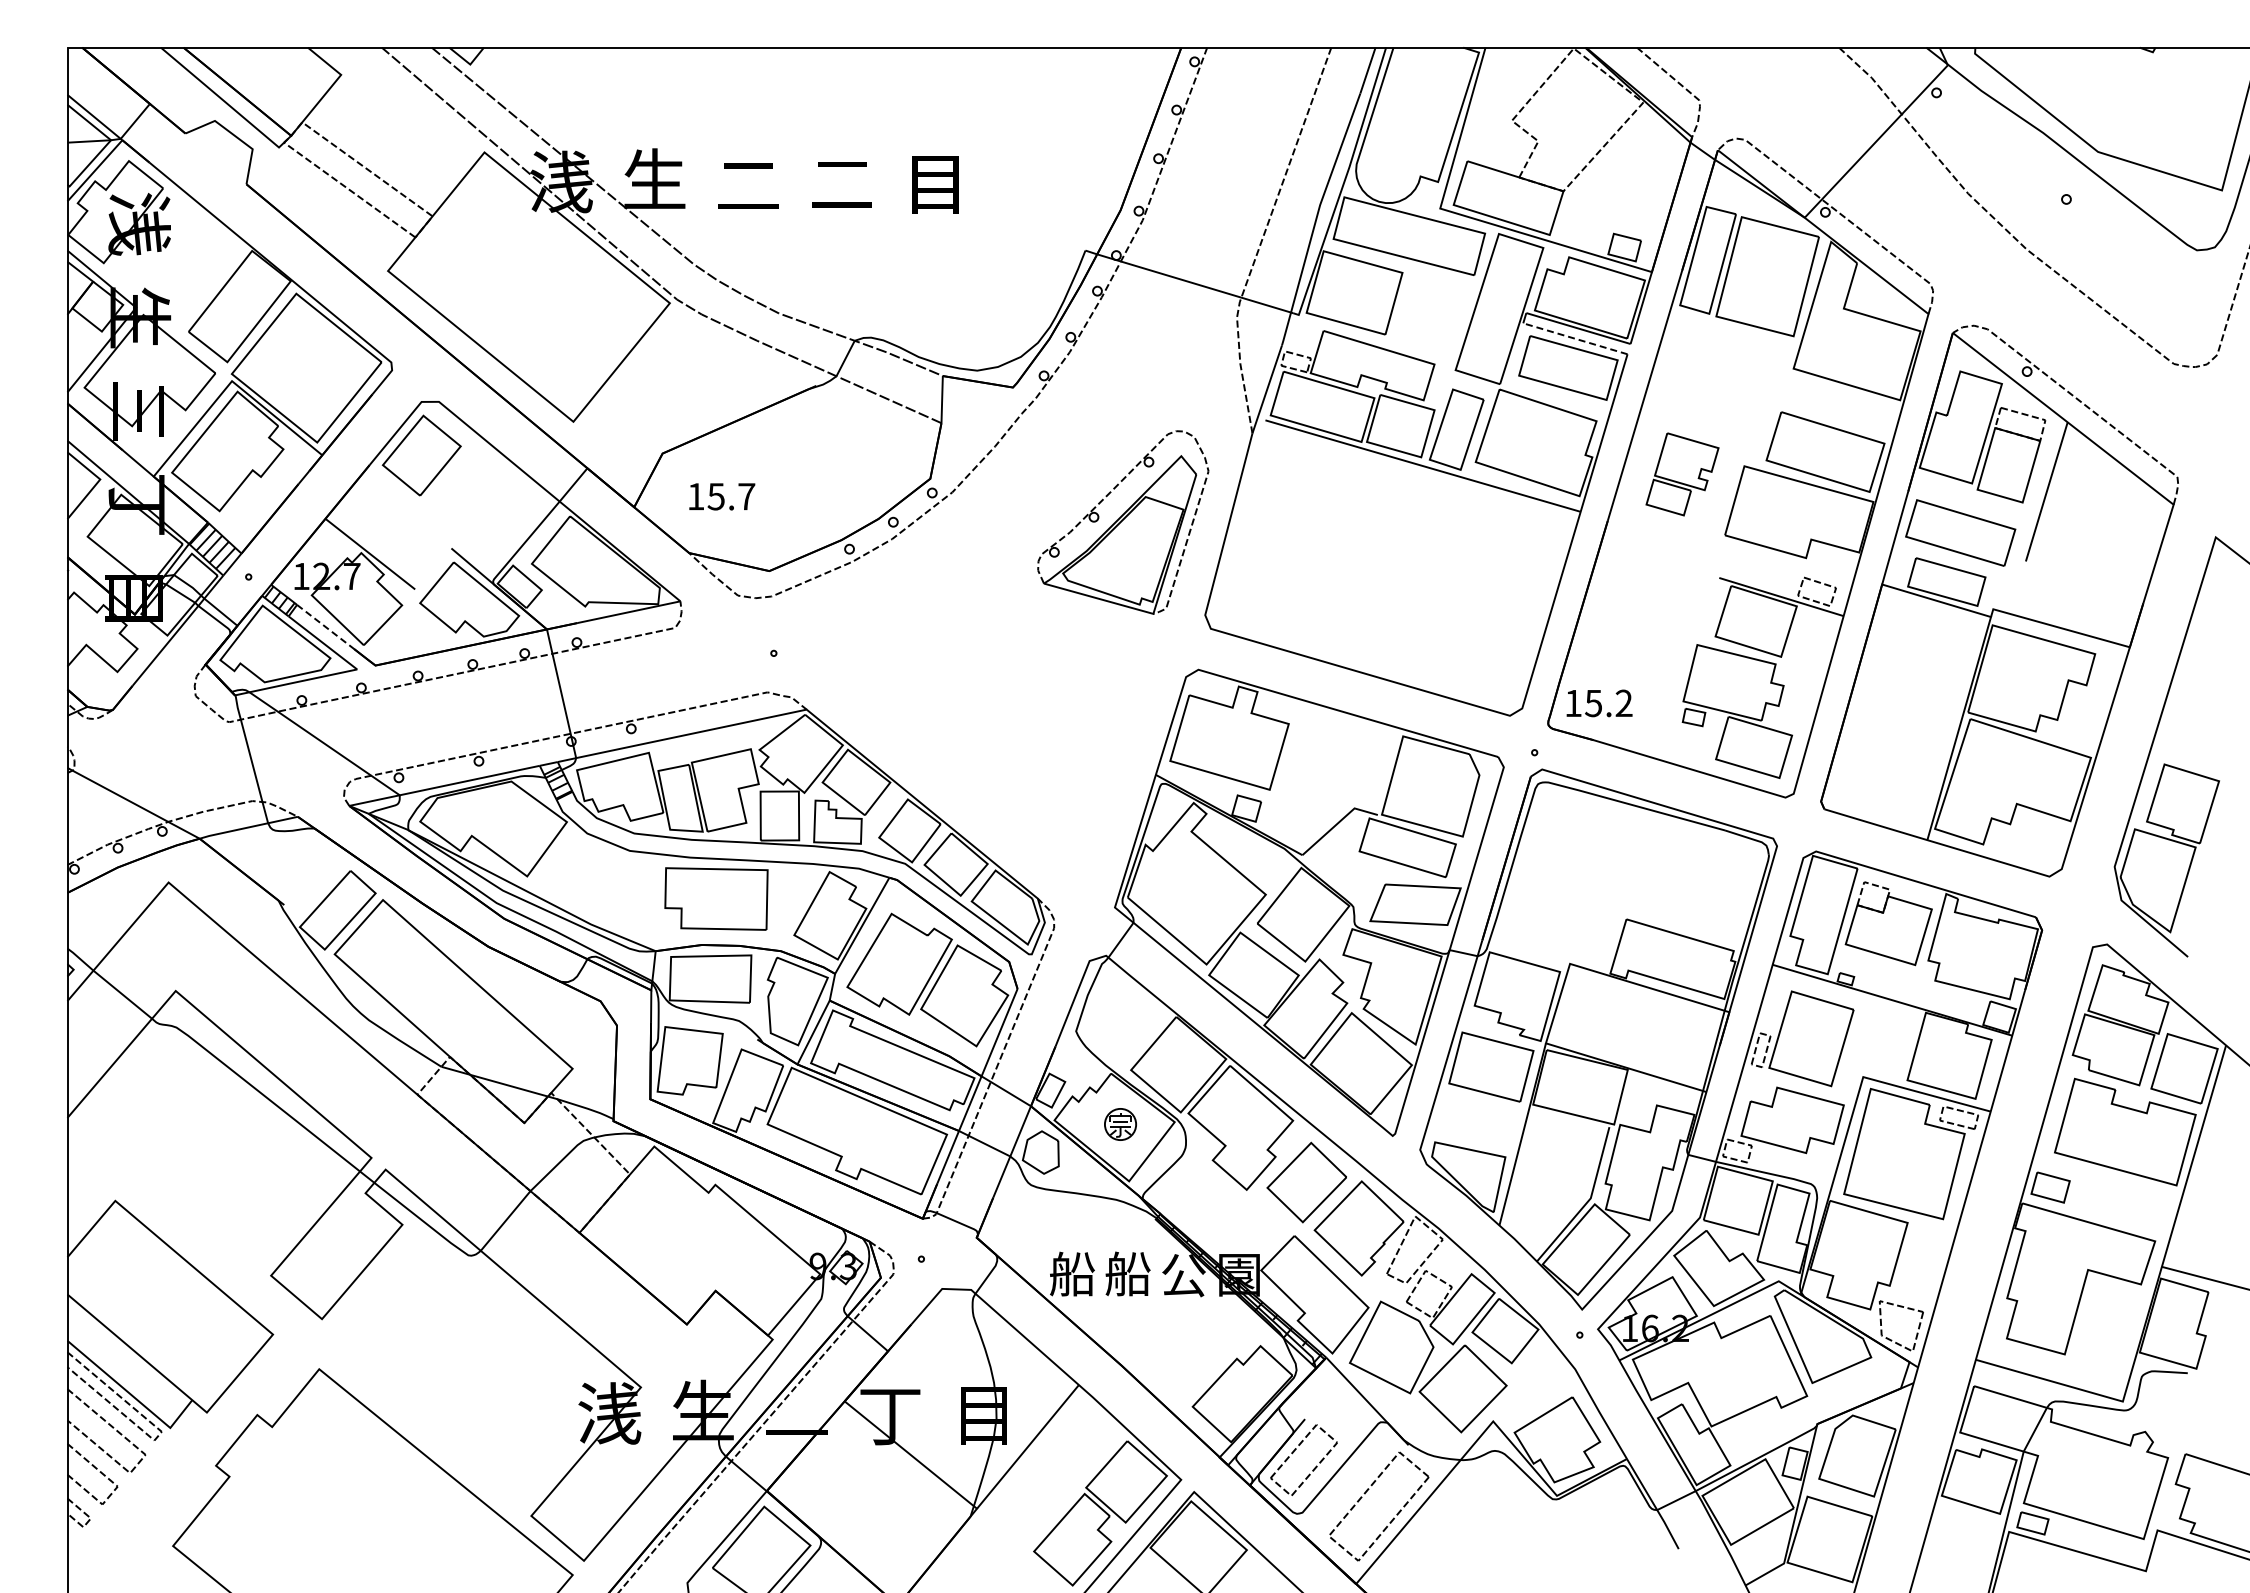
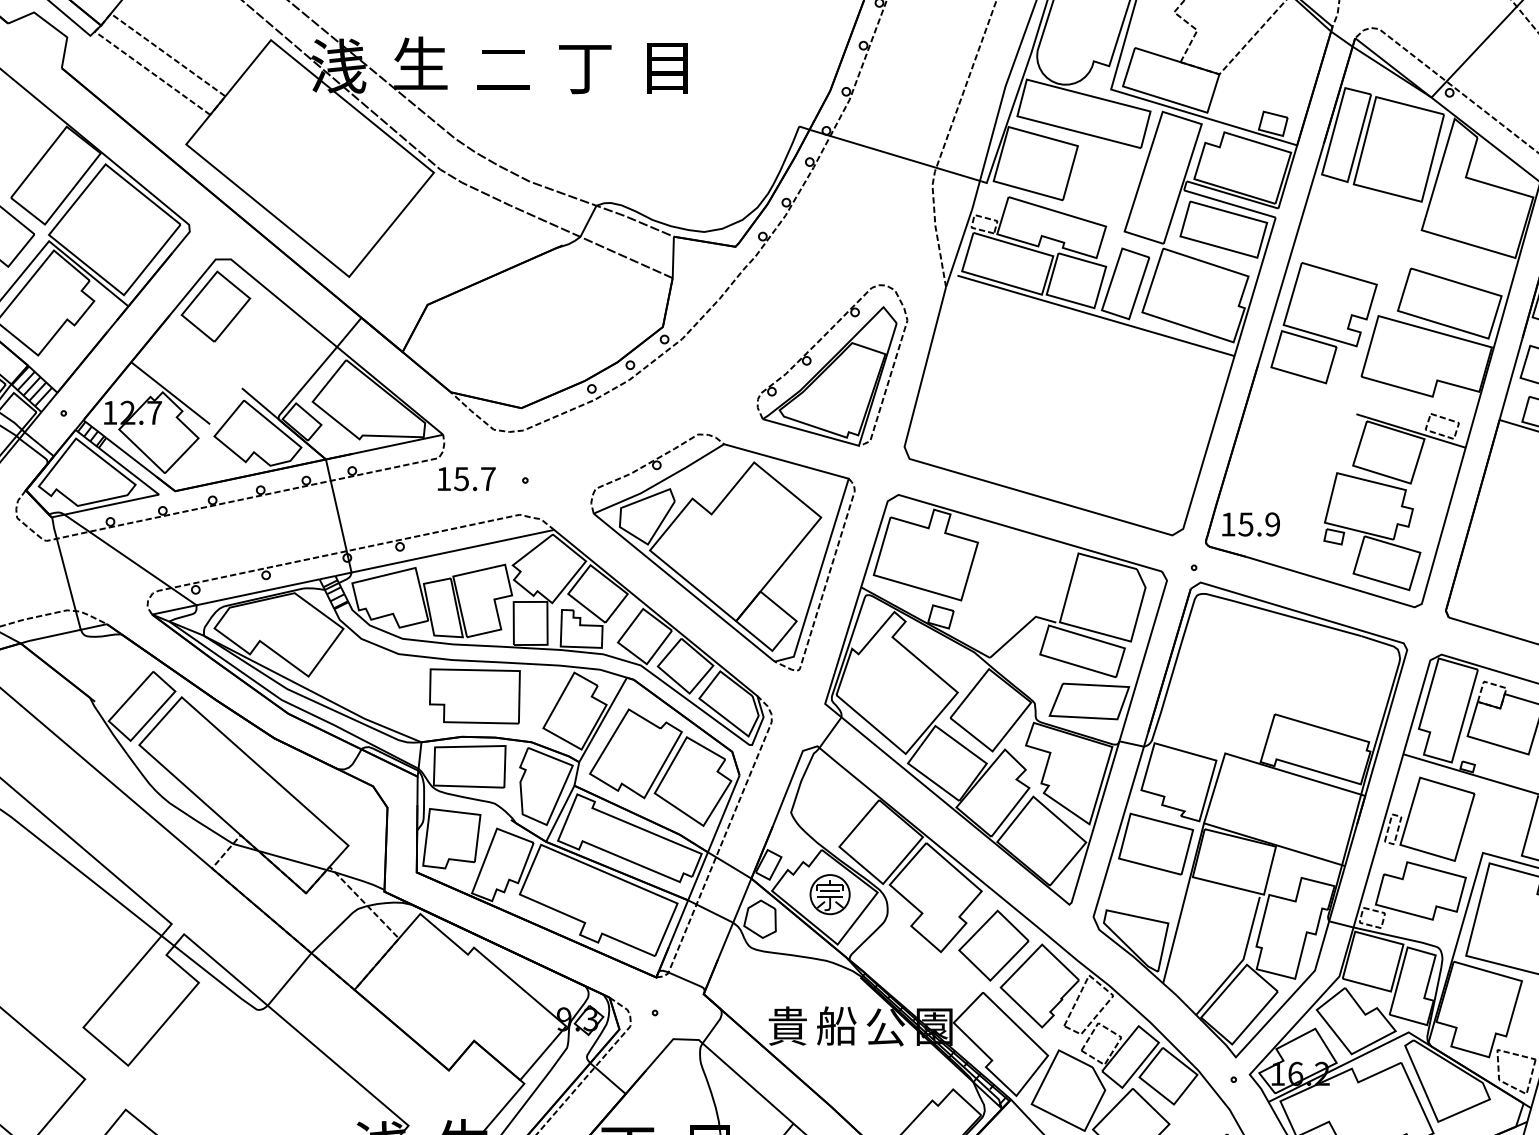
text: (841, 185) -> (584, 69), 二 -> 丁
line: (1574, 338) -> (1229, 203), dashed -> solid
part: (1682, 474) -> (1324, 323), size x1.67
text: (722, 496) -> (467, 478), moved
line: (325, 626) -> (131, 456), dashed -> solid
text: (1623, 703) -> (1272, 524), 15.2 -> 15.9
part: (998, 735) -> (722, 552), added
part: (1120, 1124) -> (830, 894), size x1.43
text: (1072, 1273) -> (787, 1025), 船 -> 貴

